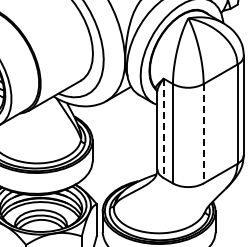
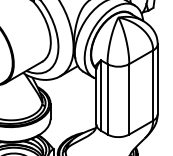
line: (163, 128) -> (100, 95), dashed -> solid
line: (203, 133) -> (129, 99), dashed -> solid

